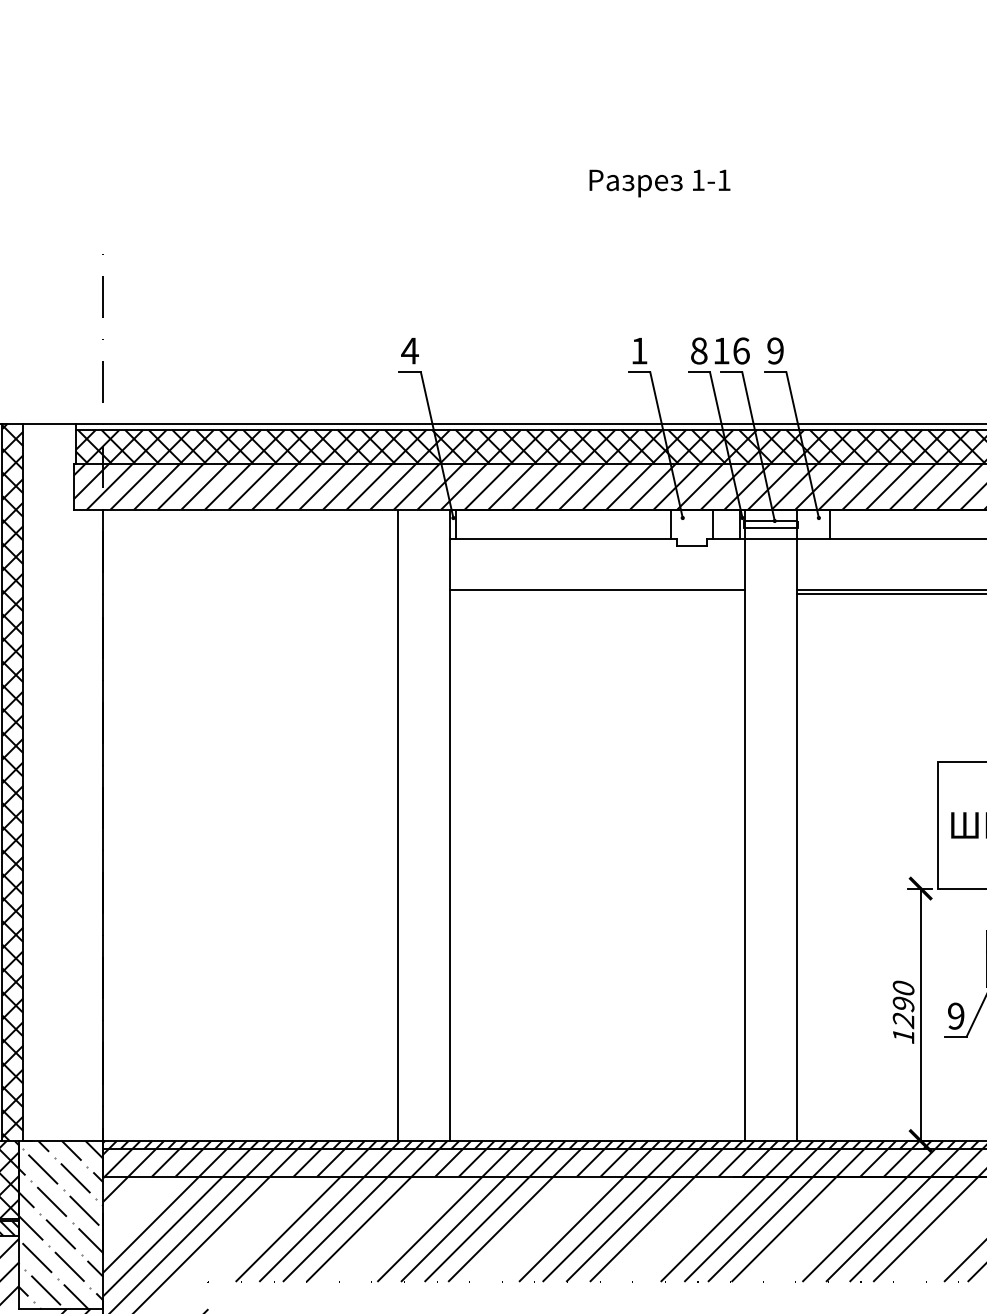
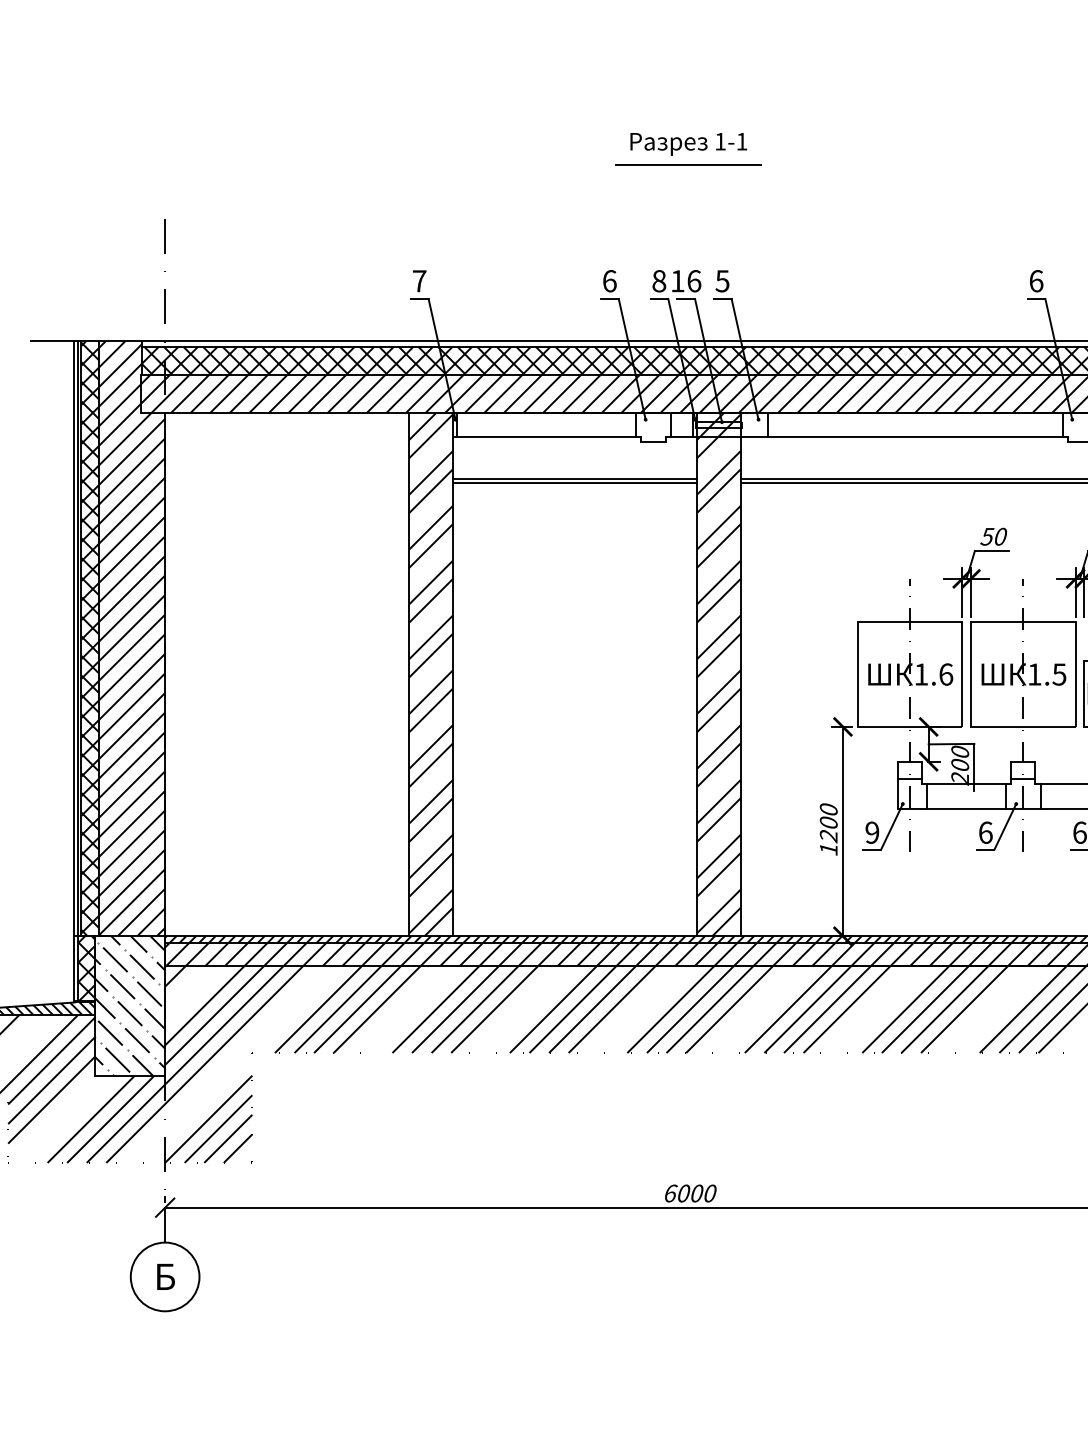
text: (659, 183) -> (688, 144), moved
line: (734, 210) -> (688, 164), added
text: (409, 351) -> (419, 281), 4 -> 7
text: (639, 351) -> (609, 281), 1 -> 6
text: (775, 351) -> (722, 281), 9 -> 5
line: (596, 593) -> (574, 482), added
hatch: (62, 781) -> (131, 638), added
hatch: (423, 825) -> (430, 674), added
hatch: (770, 825) -> (718, 674), added
text: (903, 1003) -> (828, 822), 1290 -> 1200

